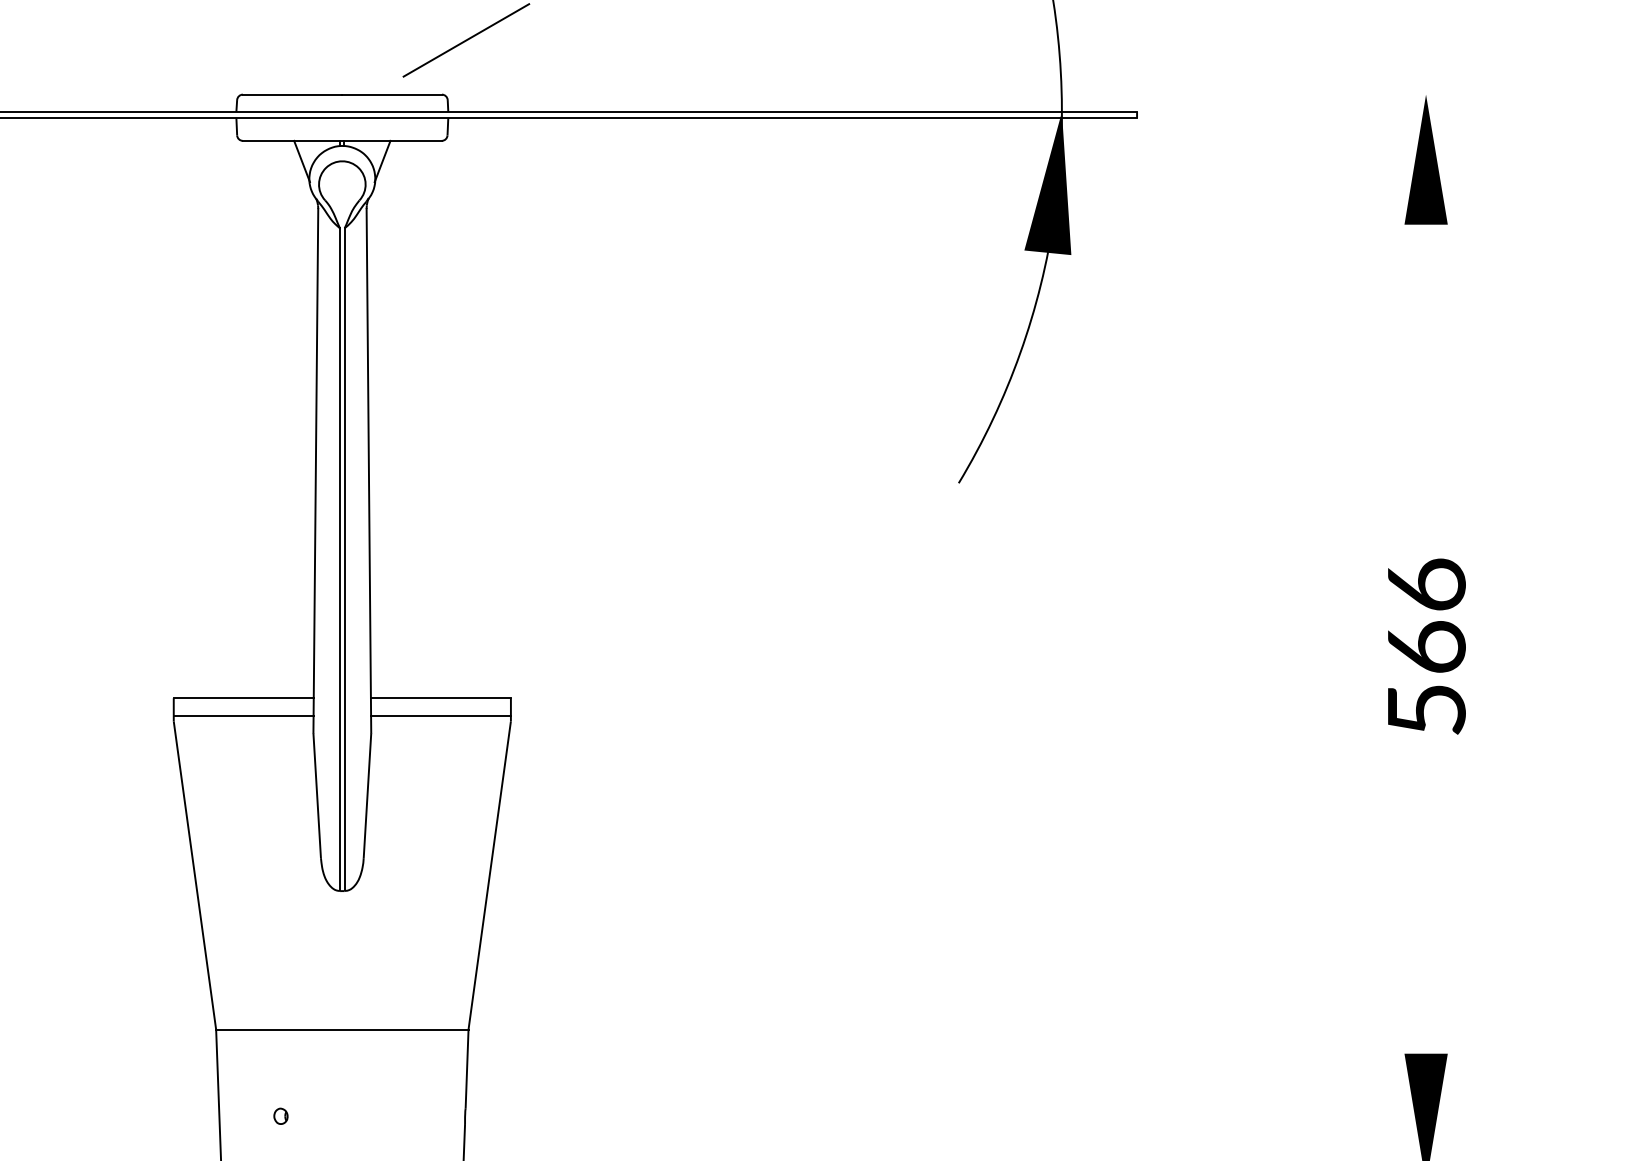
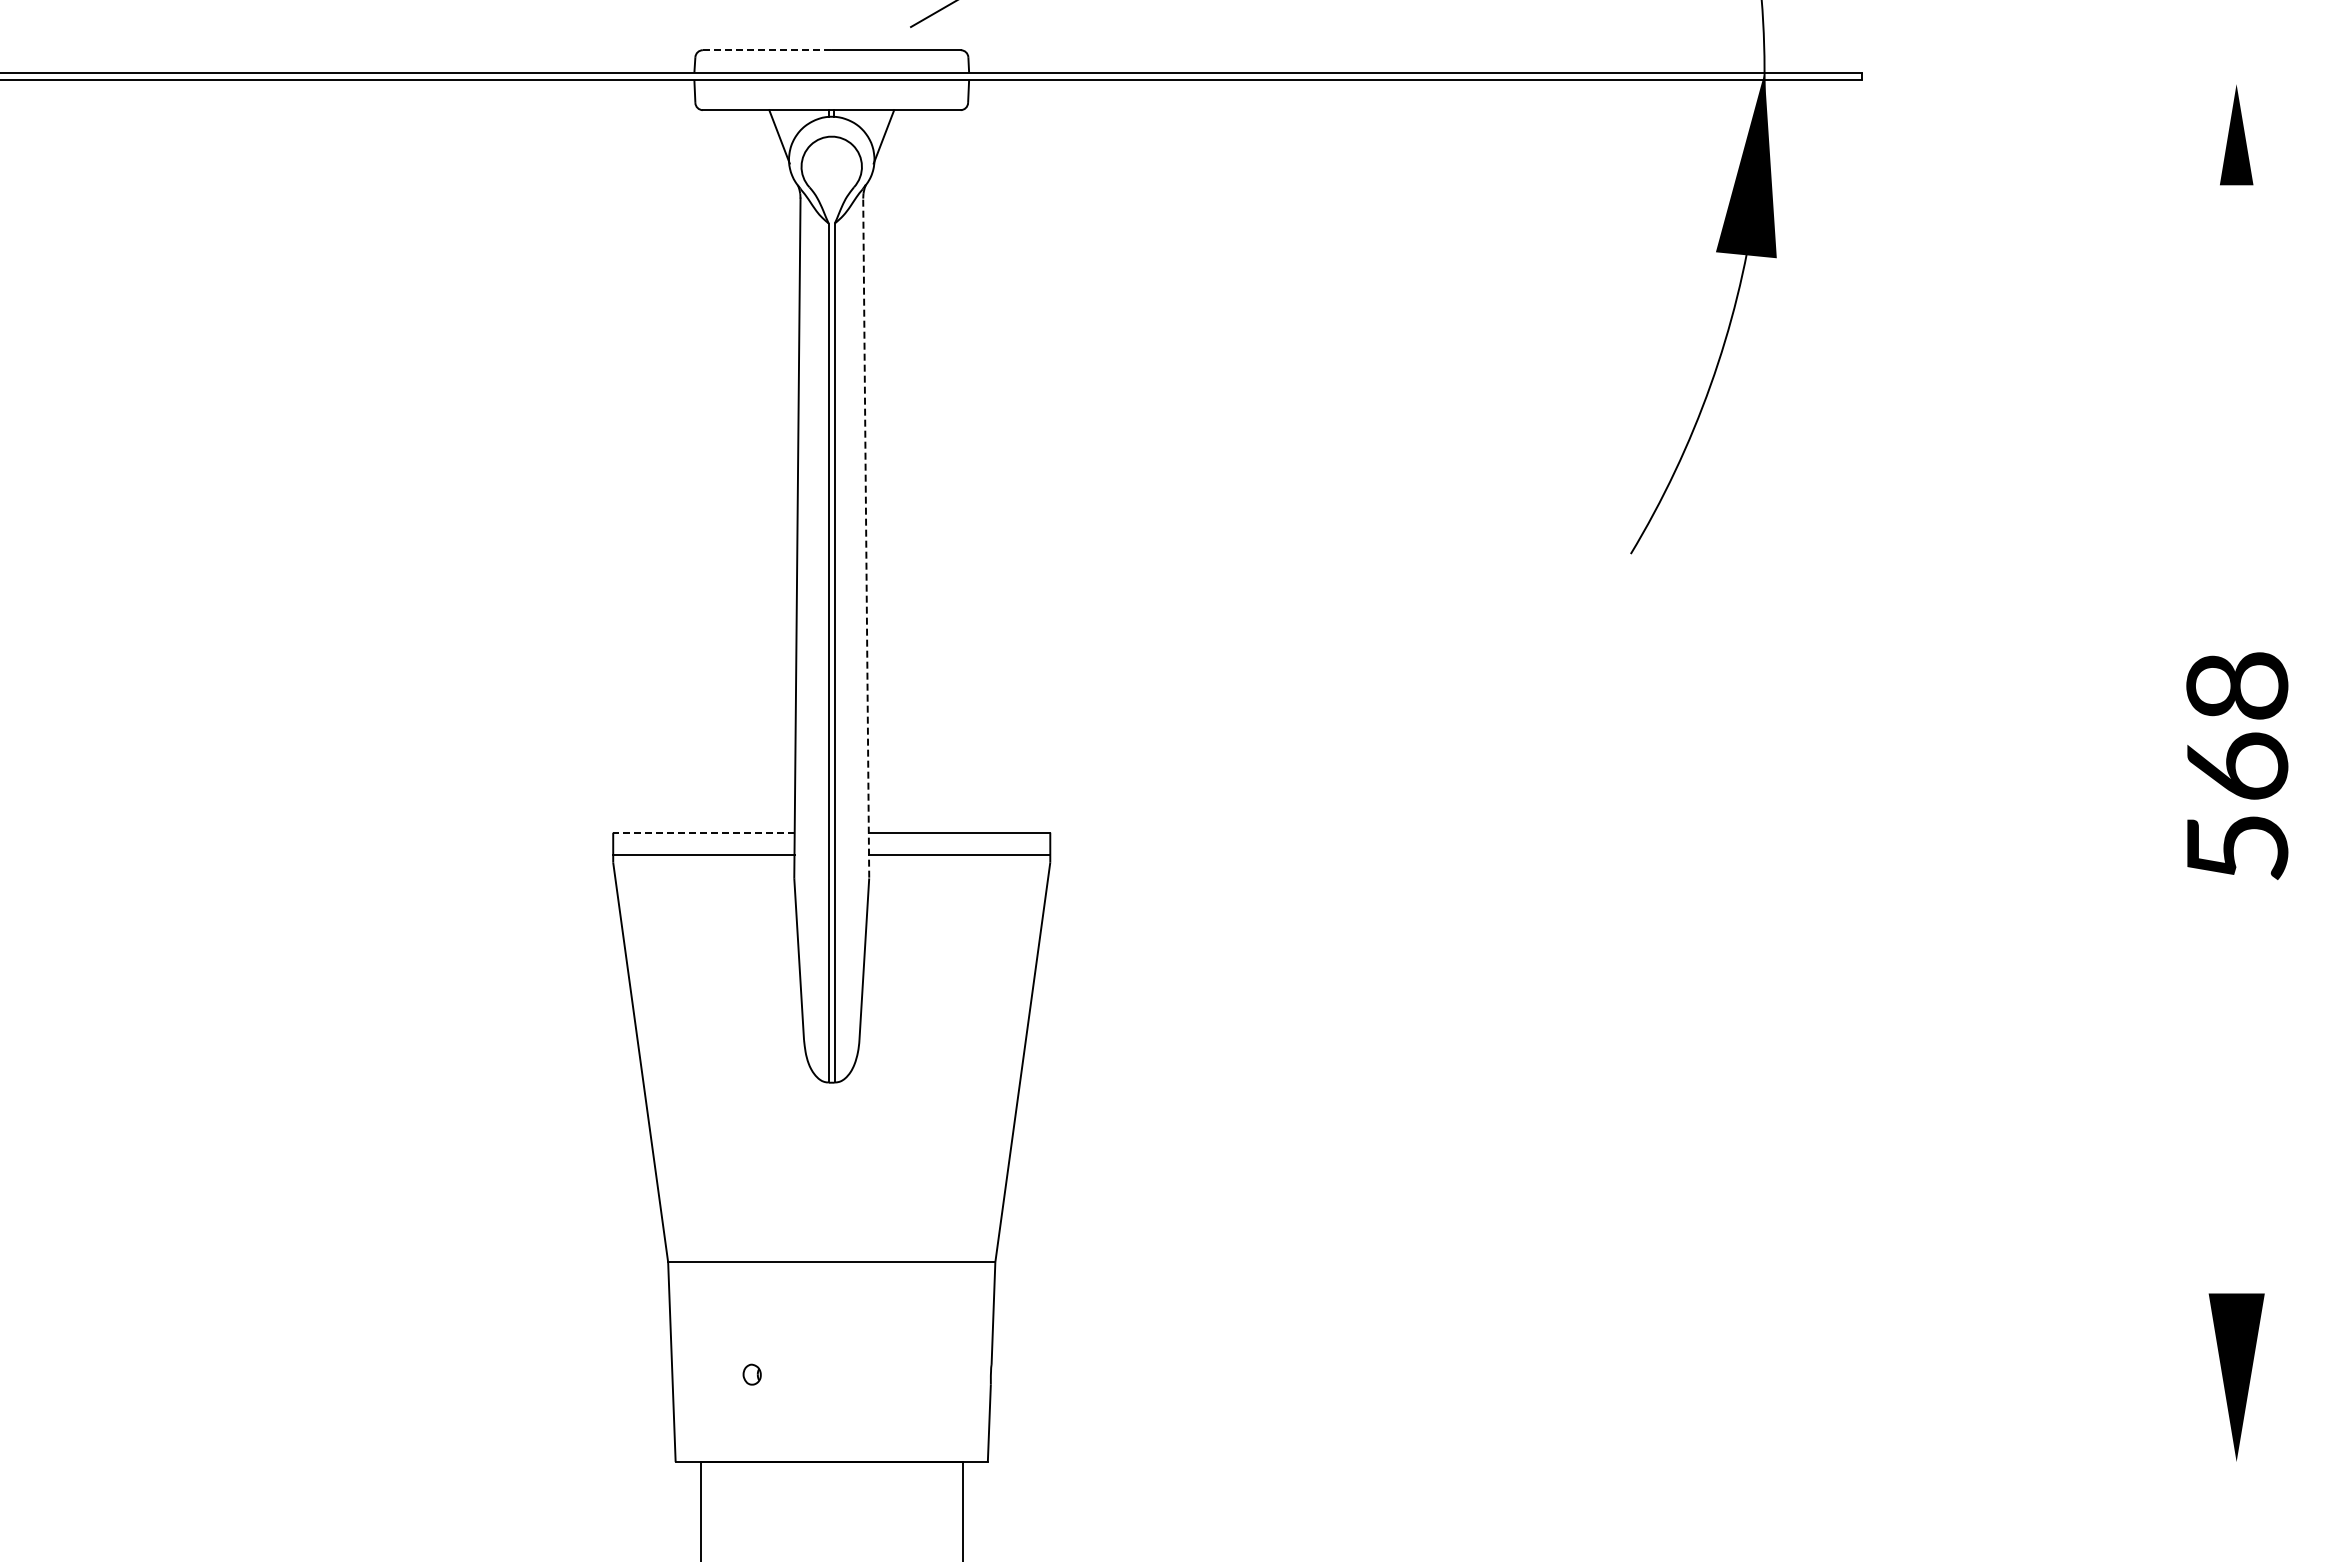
line: (292, 94) -> (767, 50), solid -> dashed
part: (1425, 159) -> (2236, 134), size x0.6
line: (369, 471) -> (866, 538), solid -> dashed
text: (1425, 584) -> (2236, 685), 566 -> 568
line: (244, 698) -> (704, 832), solid -> dashed

